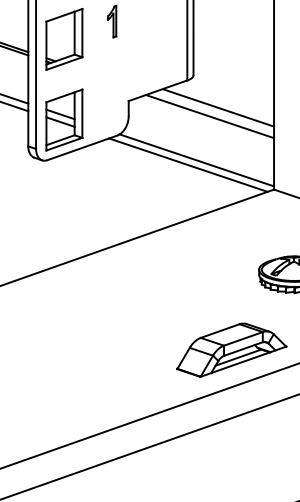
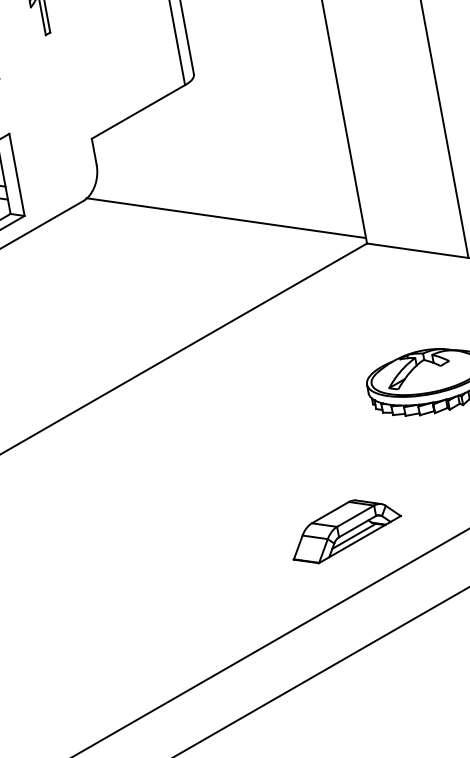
line: (218, 107) -> (246, 121), removed
line: (209, 116) -> (234, 139), removed
line: (188, 164) -> (213, 227), removed
part: (231, 349) -> (345, 529), size x0.6

